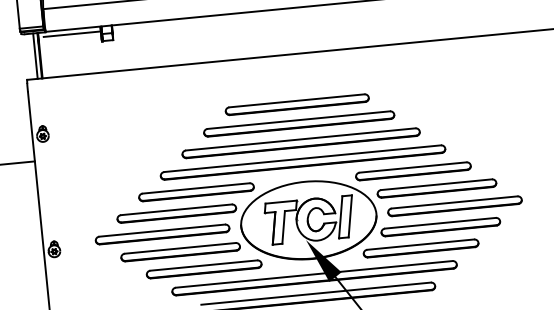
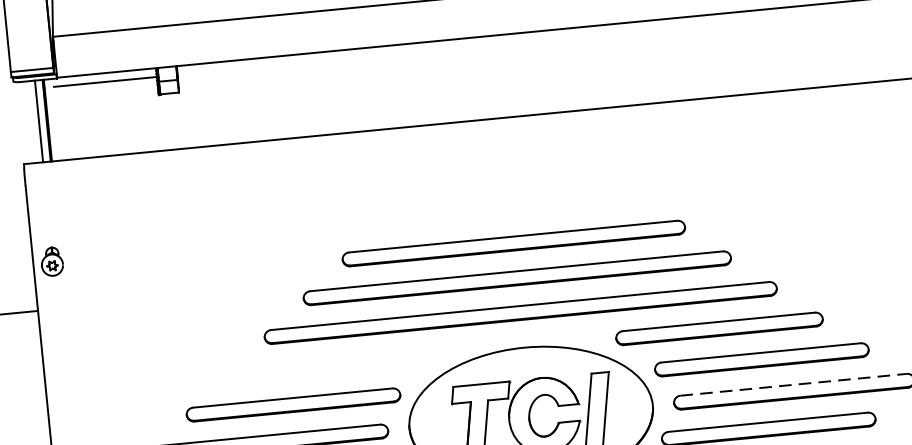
part: (296, 104) -> (508, 208), removed
part: (196, 192) -> (328, 366), removed
line: (455, 202) -> (795, 384), solid -> dashed

